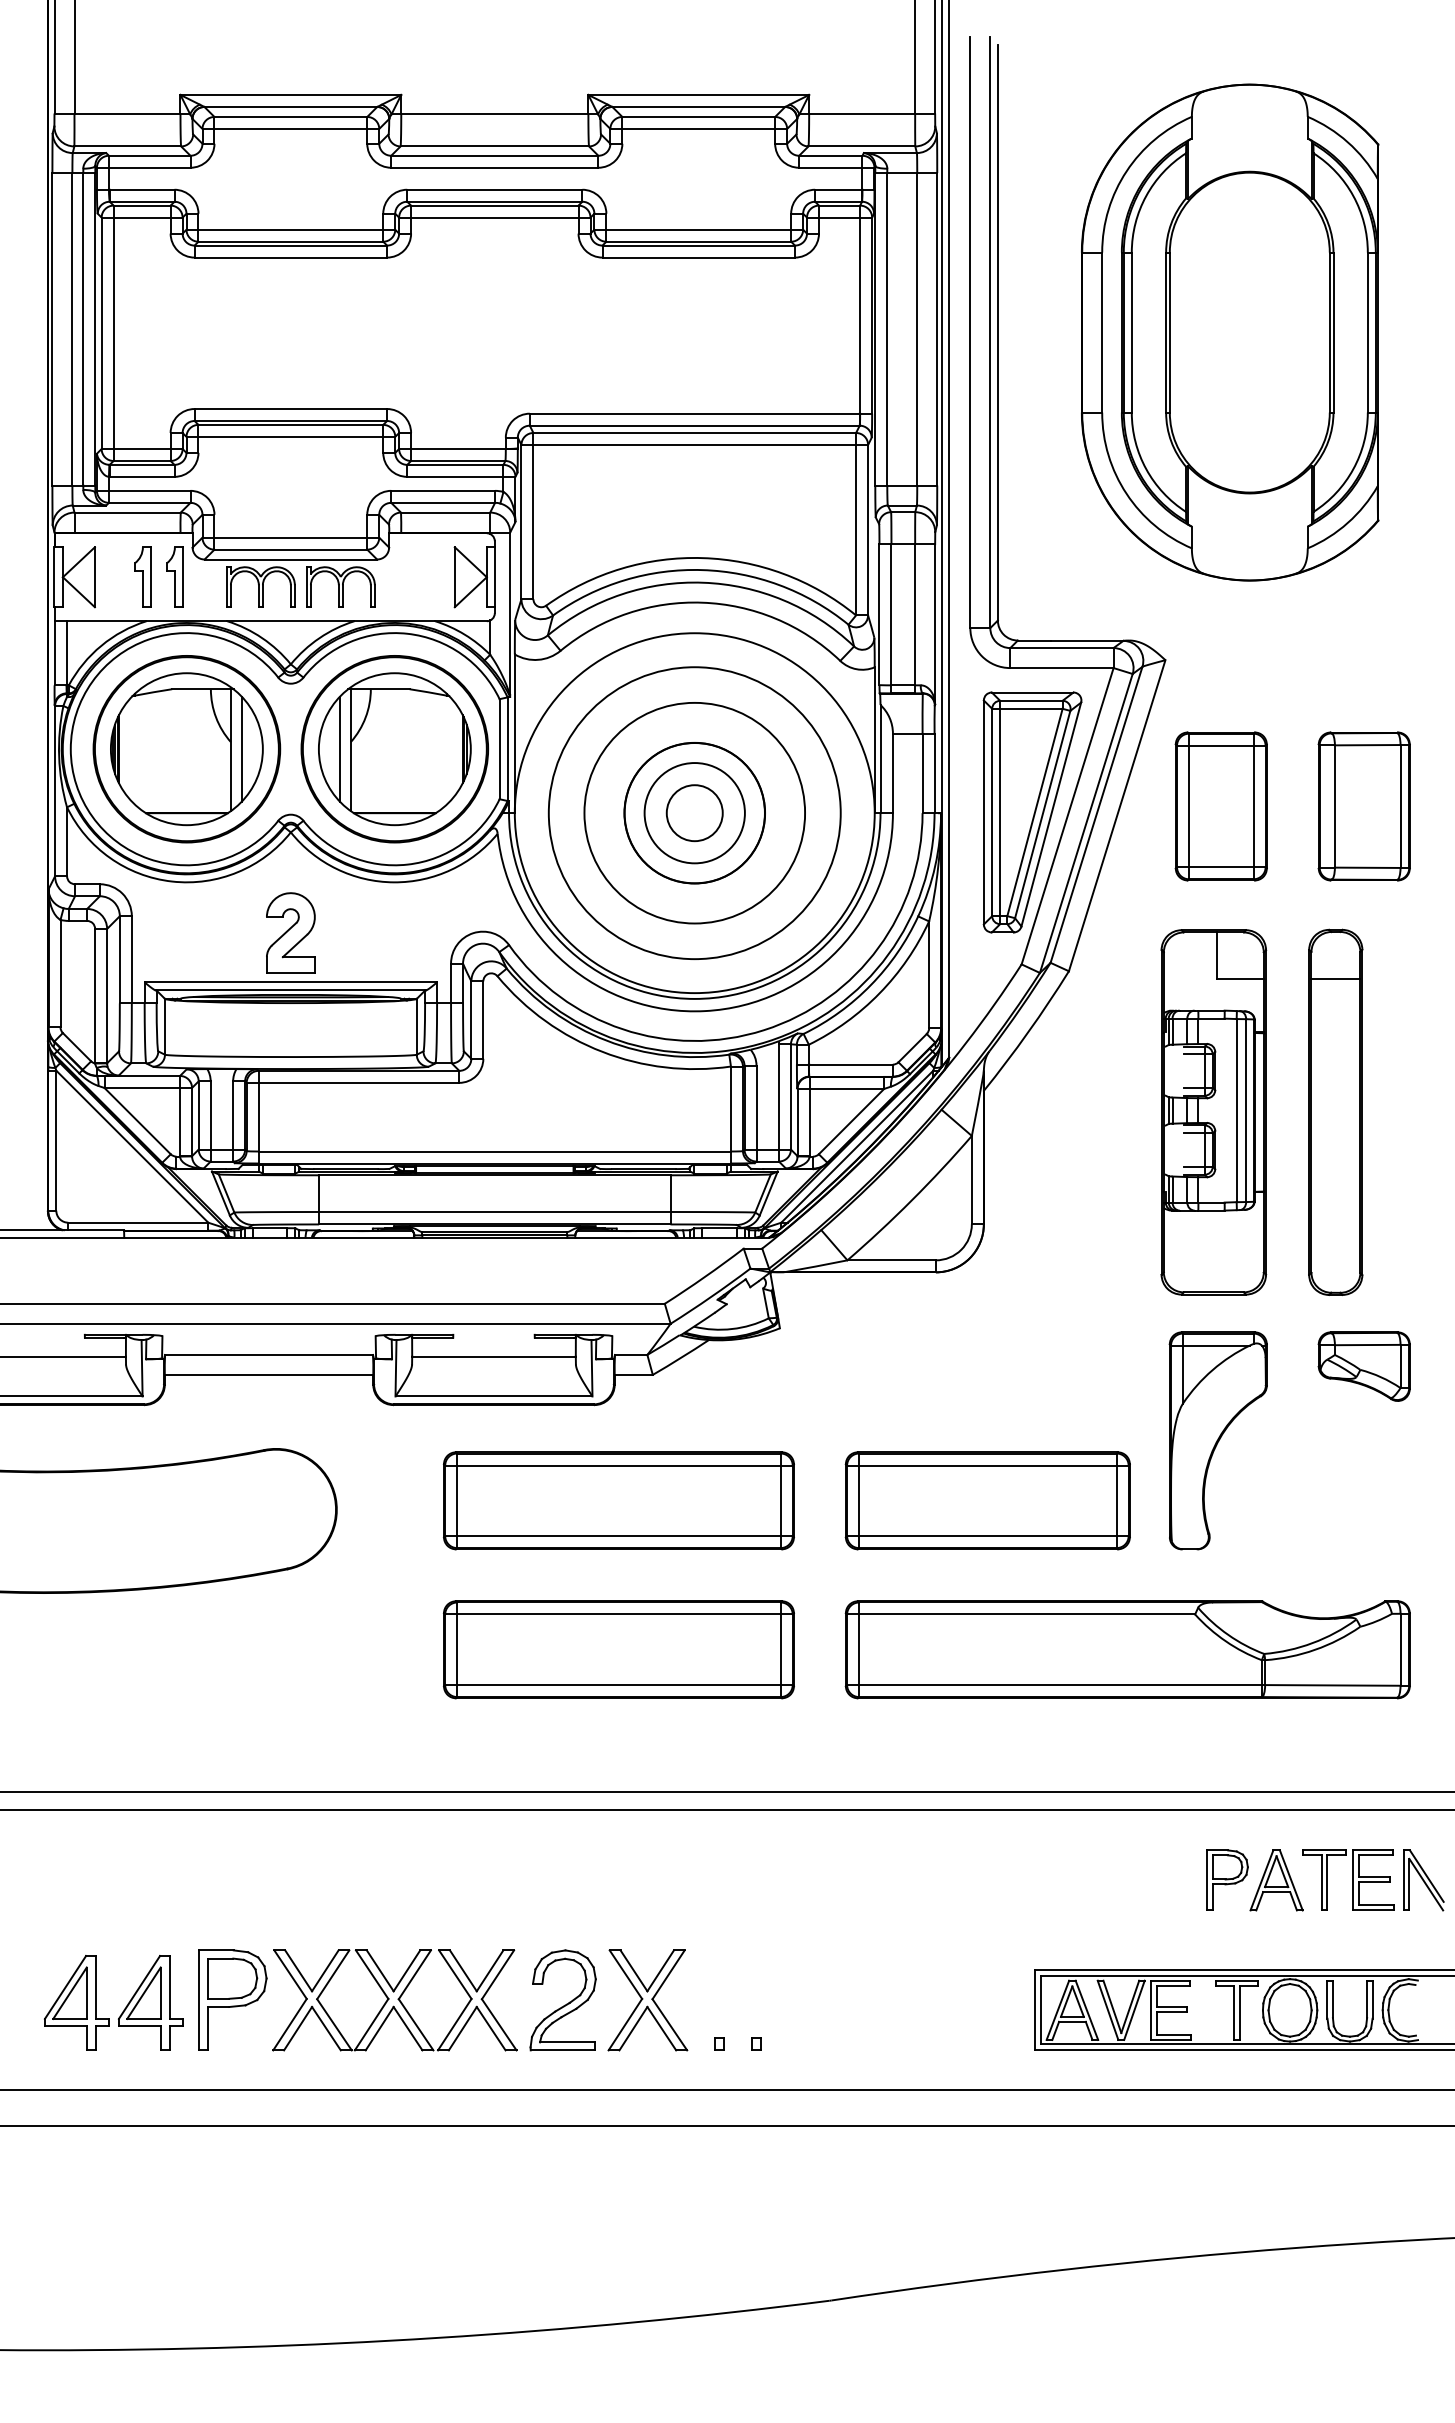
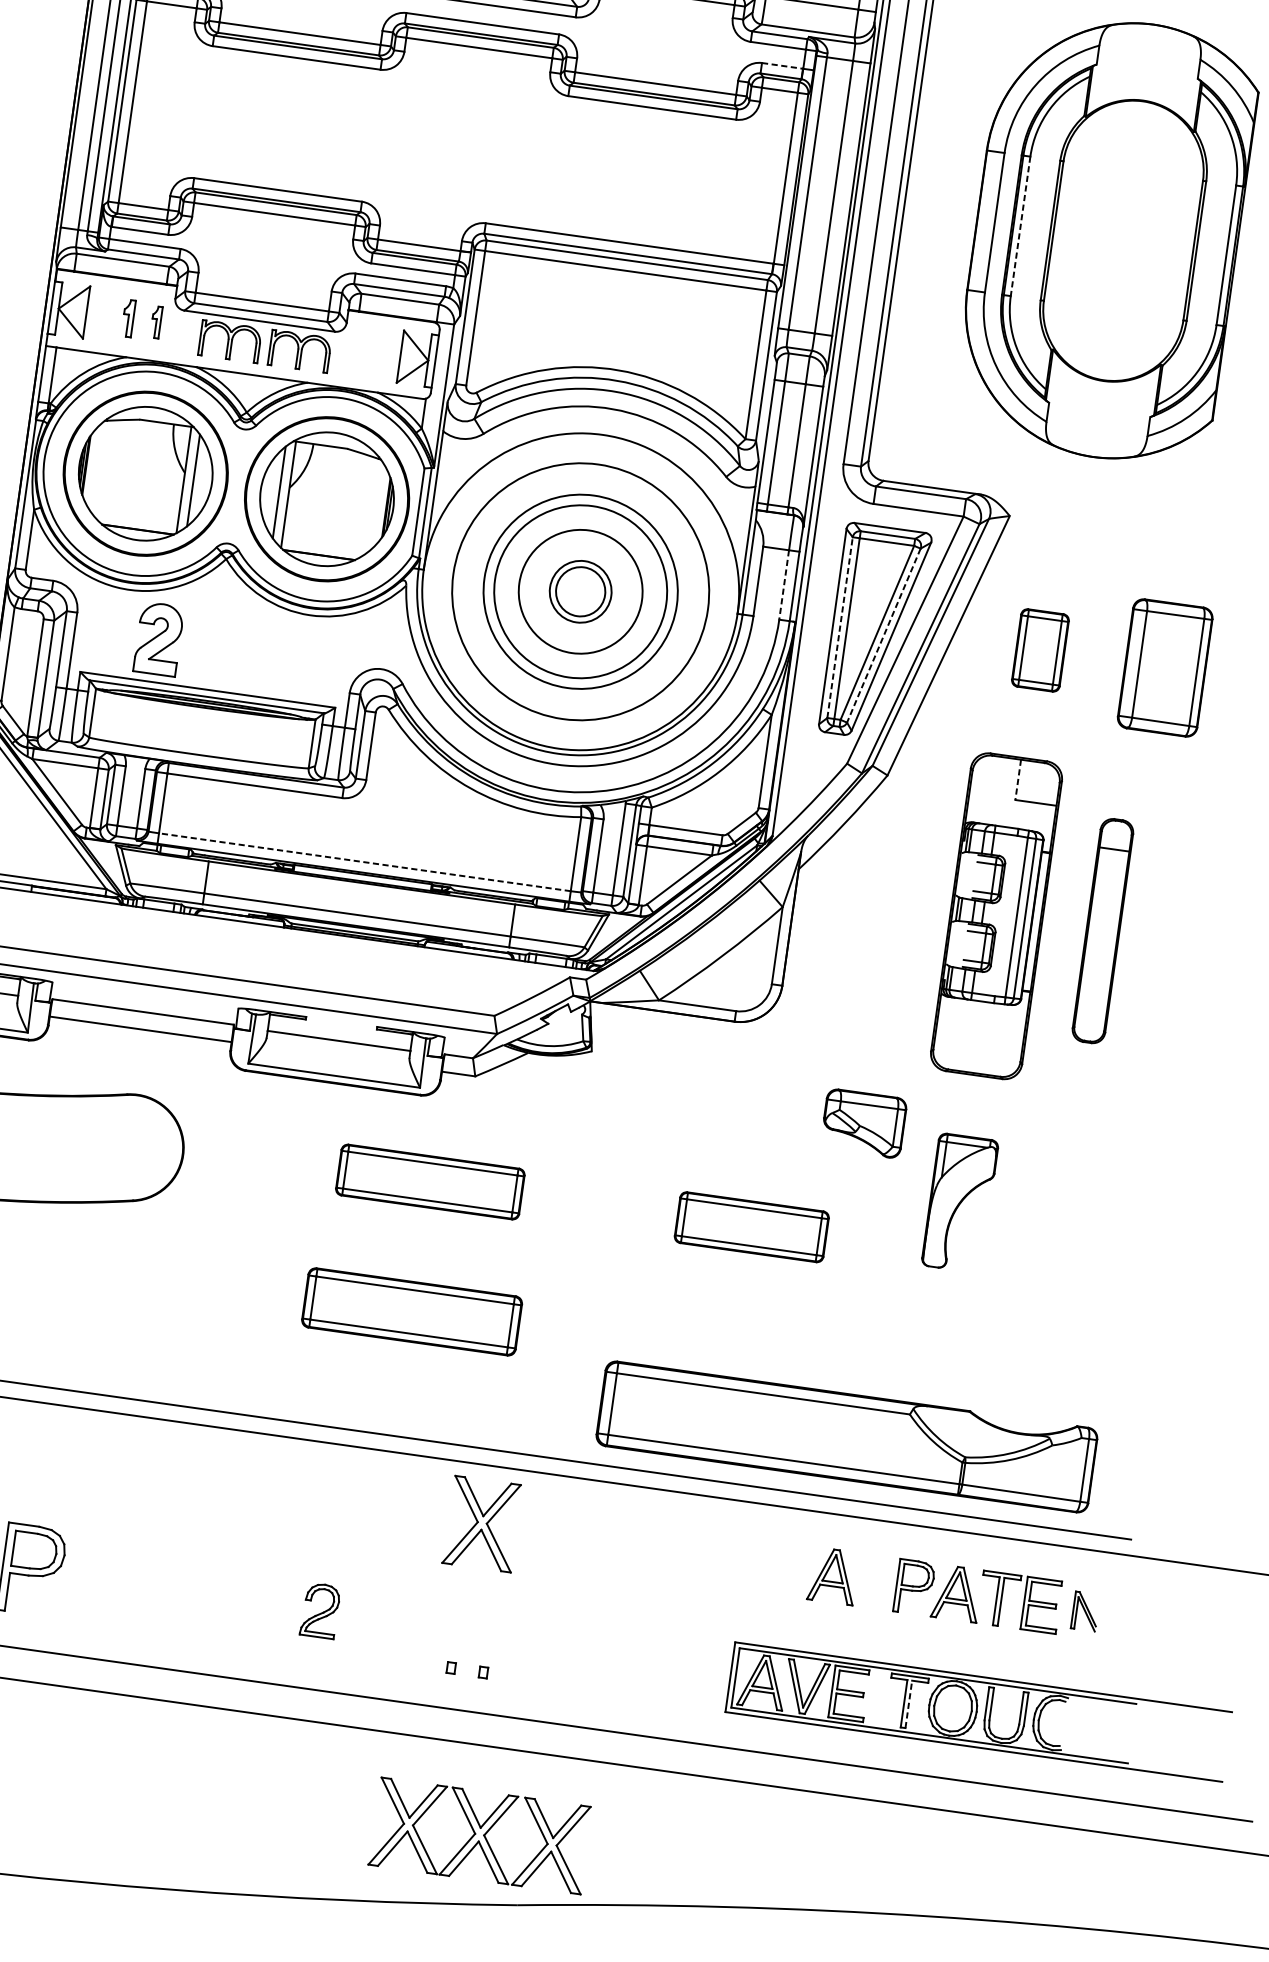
line: (839, 189) -> (783, 65), solid -> dashed
line: (1131, 332) -> (1020, 226), solid -> dashed
part: (142, 576) -> (128, 317), size x0.7
part: (174, 576) -> (156, 321), size x0.6
line: (922, 773) -> (784, 585), solid -> dashed
part: (1220, 806) -> (1039, 650), size x0.6
line: (992, 812) -> (840, 627), solid -> dashed
circle: (694, 813) -> (580, 592), size x0.7
circle: (694, 813) -> (580, 592), size x1.4
line: (1042, 815) -> (883, 636), solid -> dashed
part: (290, 932) -> (158, 638), moved
line: (1216, 956) -> (1017, 780), solid -> dashed
part: (1335, 1111) -> (1102, 930), size x0.7
line: (494, 1151) -> (364, 862), solid -> dashed
part: (1363, 1366) -> (863, 1123), moved
part: (1217, 1440) -> (959, 1202), size x0.7
part: (618, 1500) -> (429, 1181), size x0.6
part: (987, 1500) -> (751, 1226), size x0.6
part: (618, 1649) -> (411, 1311), size x0.7
part: (1127, 1649) -> (846, 1436), moved
part: (1134, 1880) -> (833, 1576), added
part: (1423, 1880) -> (1085, 1611), size x0.7
part: (394, 2000) -> (480, 1835), moved
part: (562, 2000) -> (319, 1610), size x0.6
part: (647, 2000) -> (482, 1524), moved
line: (1239, 2012) -> (908, 1704), solid -> dashed

